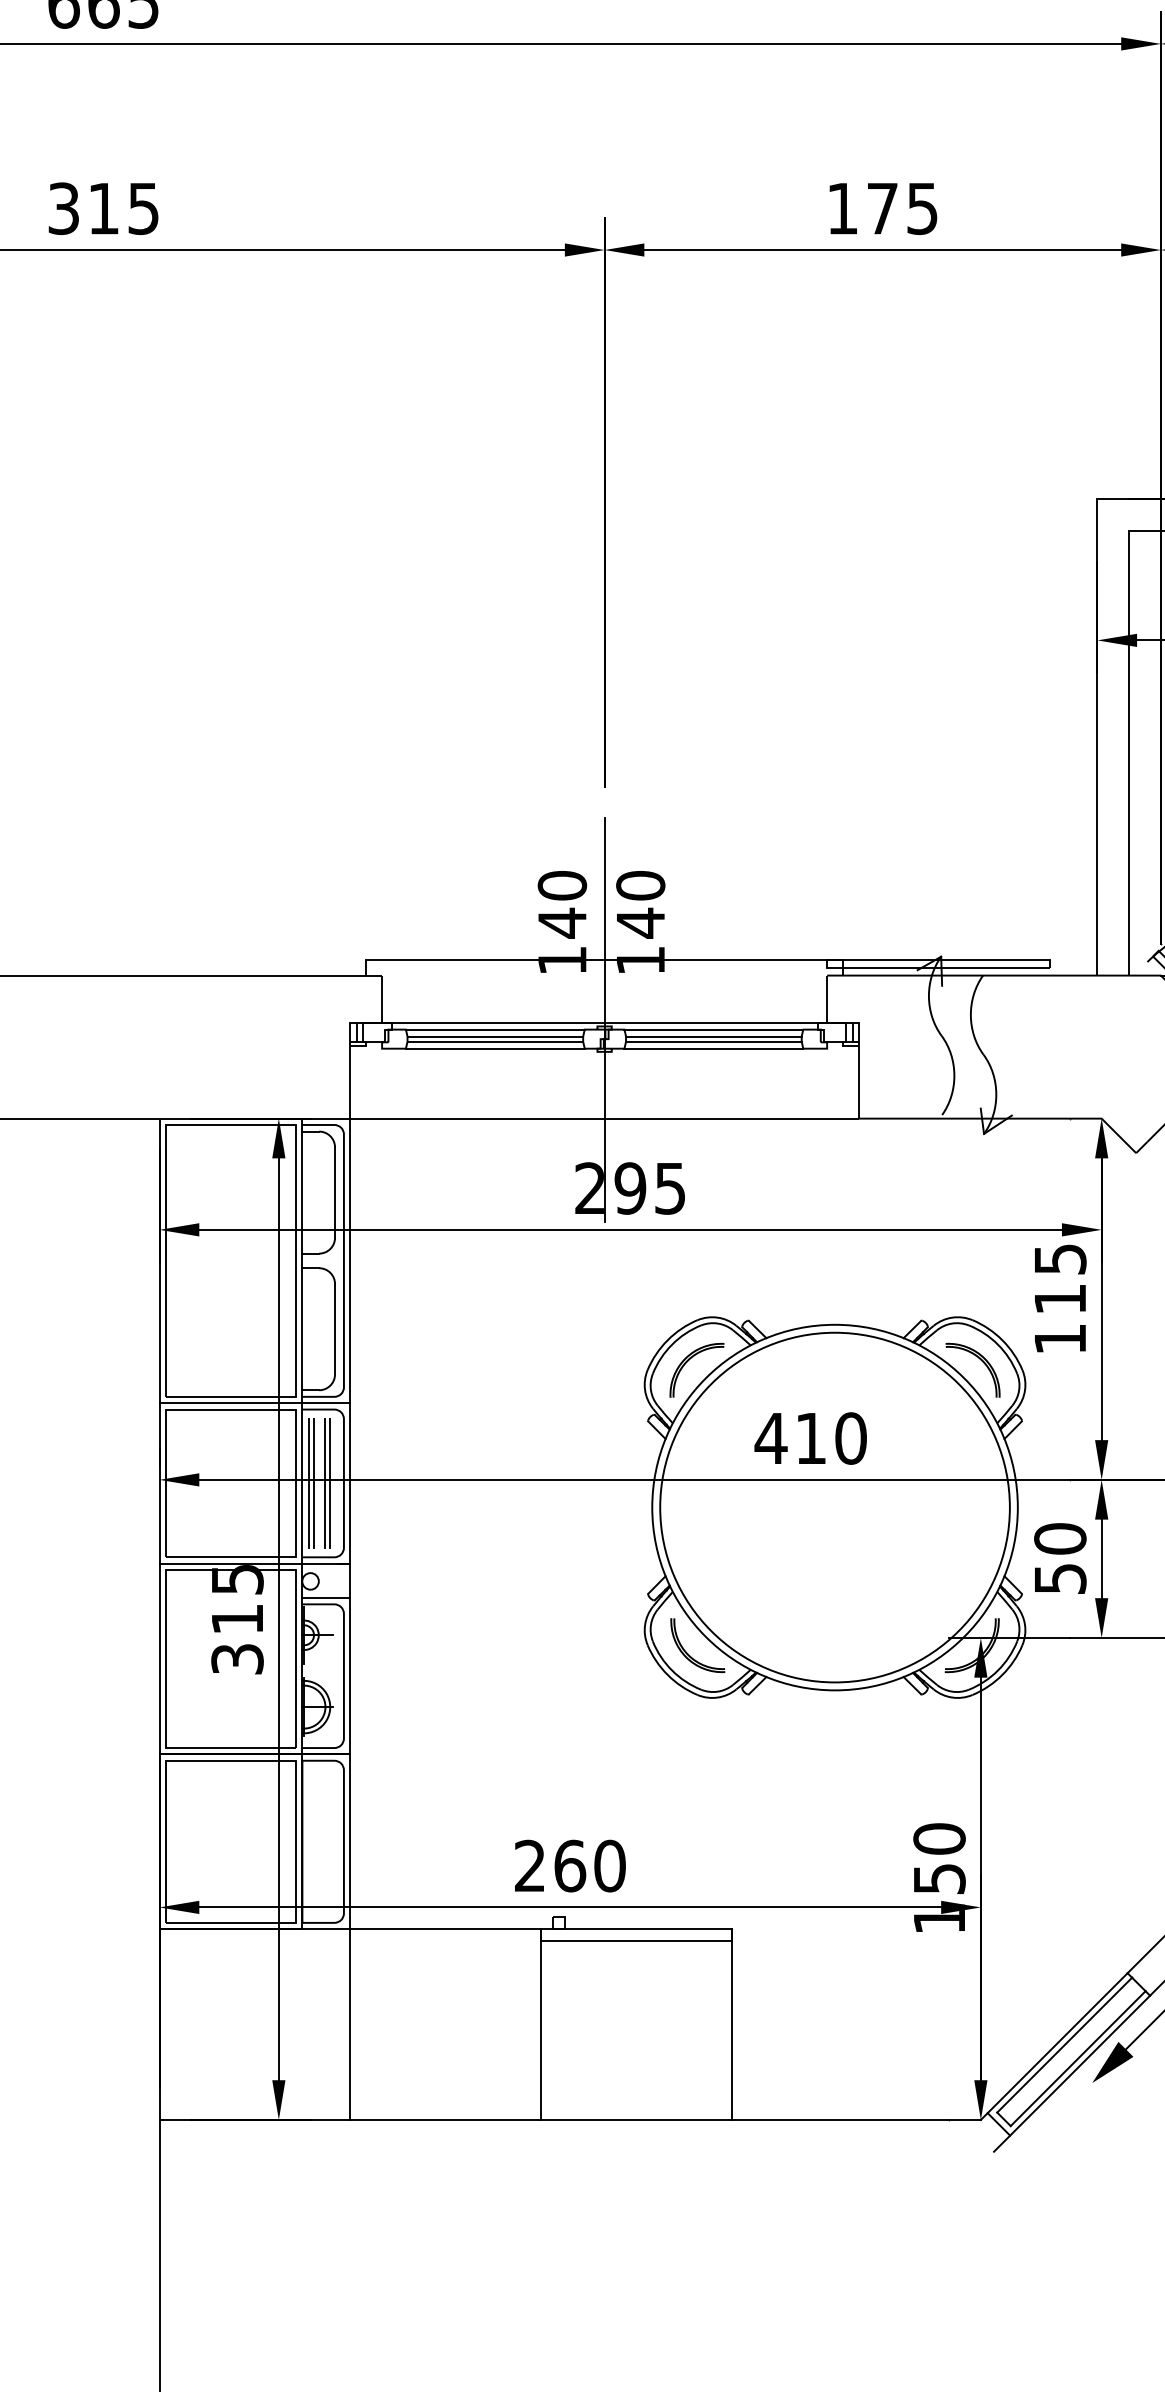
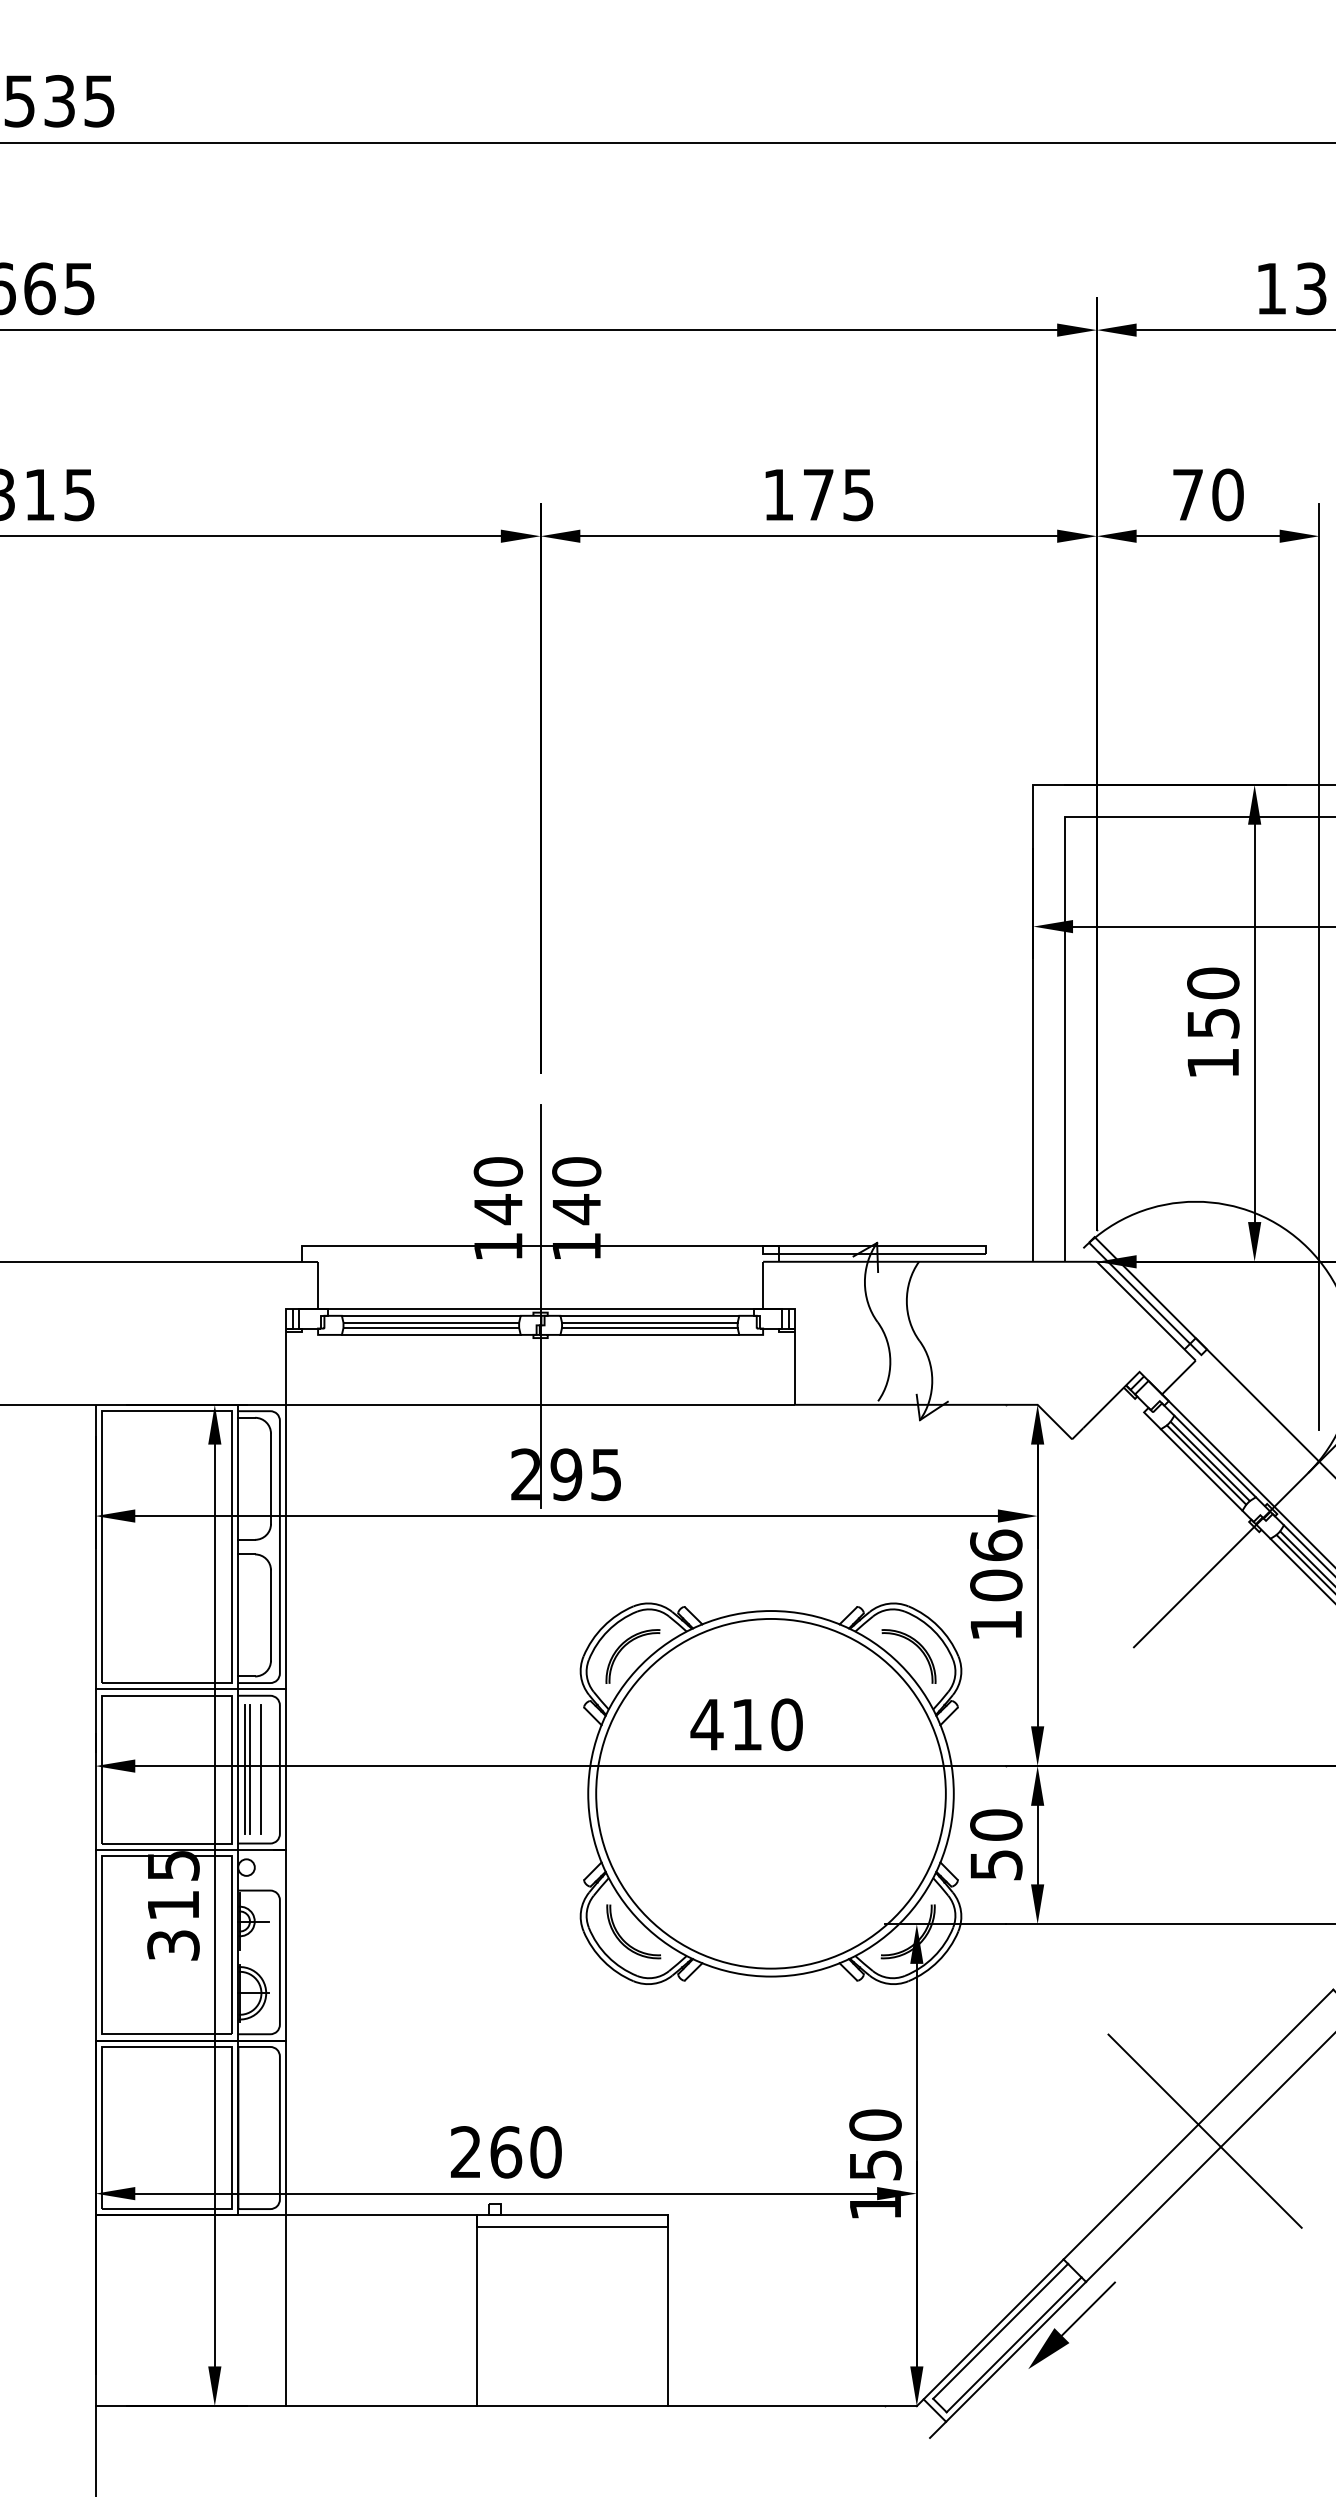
text: (1060, 1279) -> (996, 1565), 115 -> 106
line: (329, 1483) -> (265, 1769), removed
line: (325, 1598) -> (261, 1884), removed

